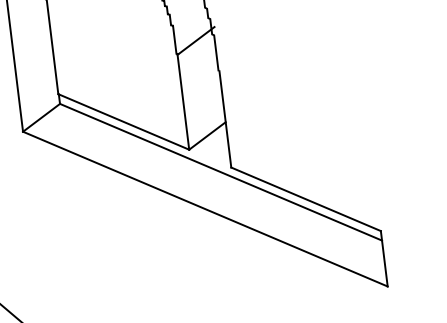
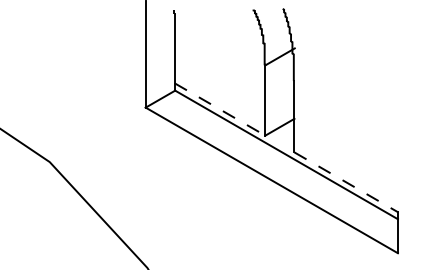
line: (124, 121) -> (220, 109), solid -> dashed
line: (306, 199) -> (346, 182), solid -> dashed

